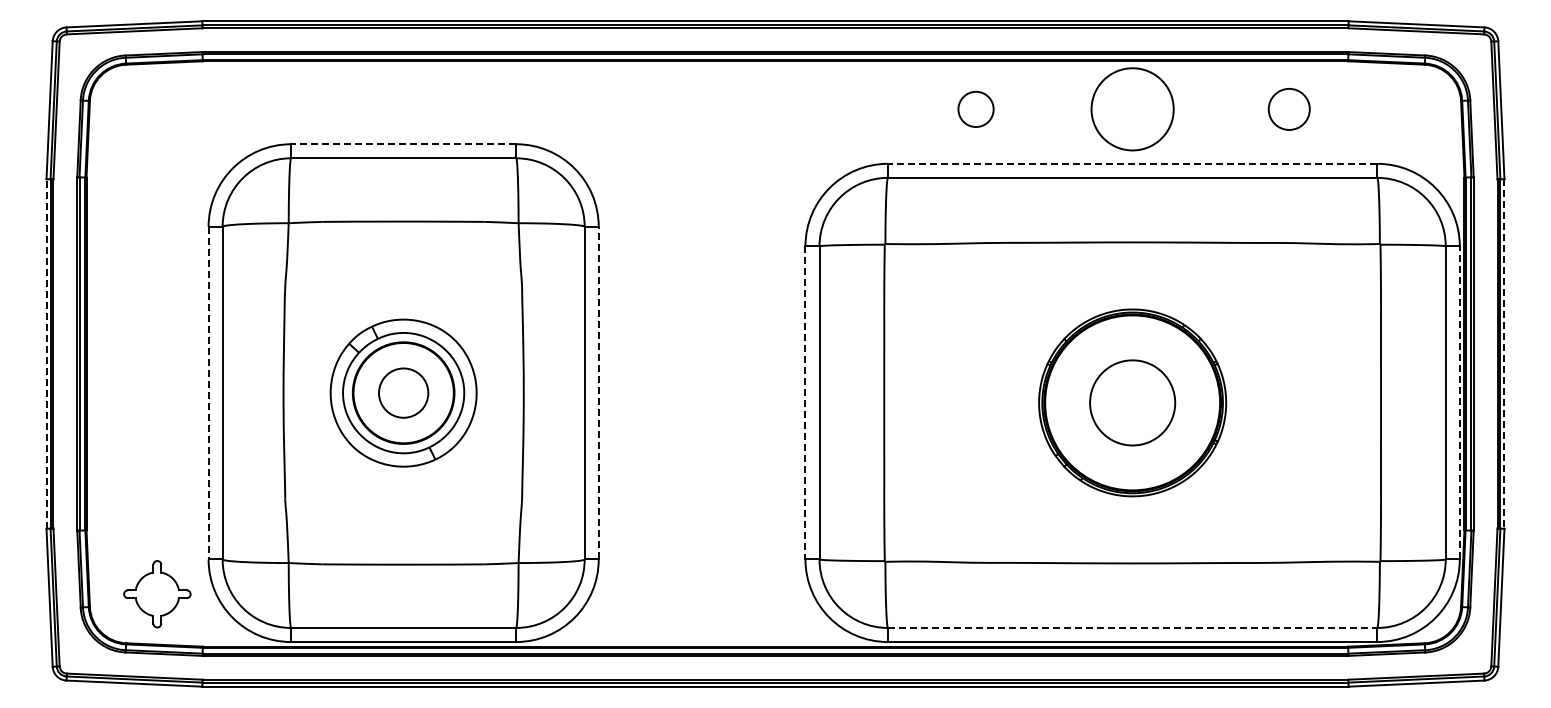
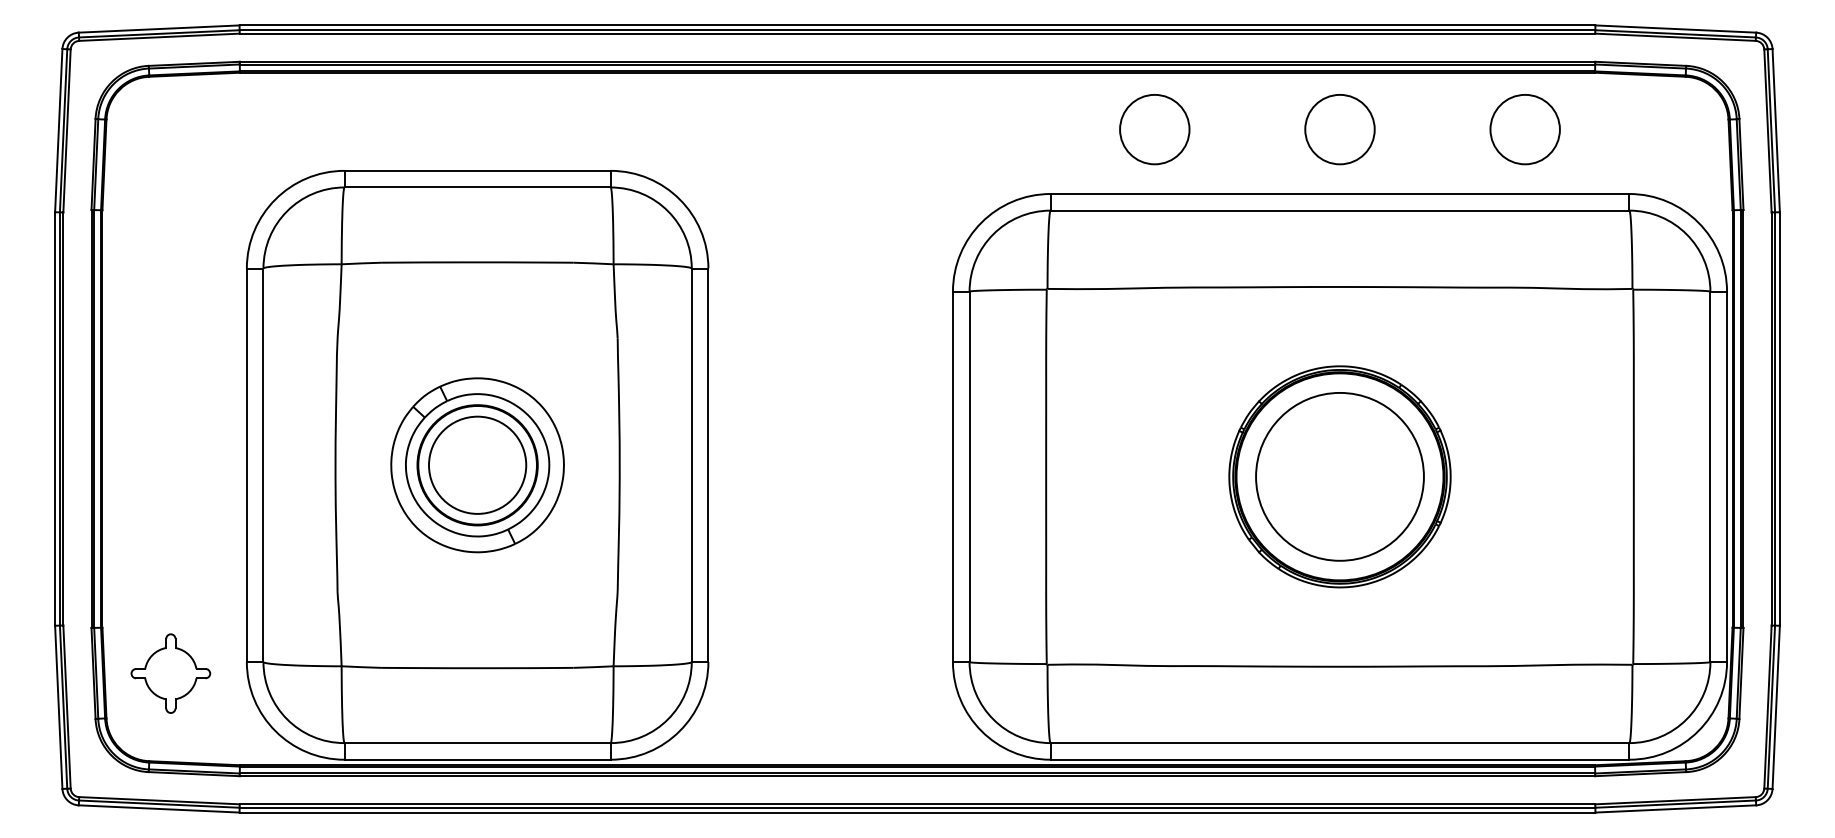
circle: (975, 109) -> (1154, 129), size x1.67
circle: (1132, 109) -> (1339, 129), size x0.71
circle: (1289, 109) -> (1525, 129), size x1.43
line: (403, 144) -> (477, 171), dashed -> solid
line: (1132, 163) -> (1339, 193), dashed -> solid
line: (46, 354) -> (55, 419), dashed -> solid
line: (1504, 354) -> (1779, 419), dashed -> solid
line: (598, 392) -> (708, 464), dashed -> solid
line: (208, 393) -> (246, 465), dashed -> solid
circle: (403, 393) -> (477, 465), size x1.67
line: (805, 402) -> (952, 476), dashed -> solid
circle: (1132, 402) -> (1339, 476), size x1.67
line: (1459, 402) -> (1726, 476), dashed -> solid
part: (157, 594) -> (171, 673), moved
line: (1132, 627) -> (1339, 742), dashed -> solid

